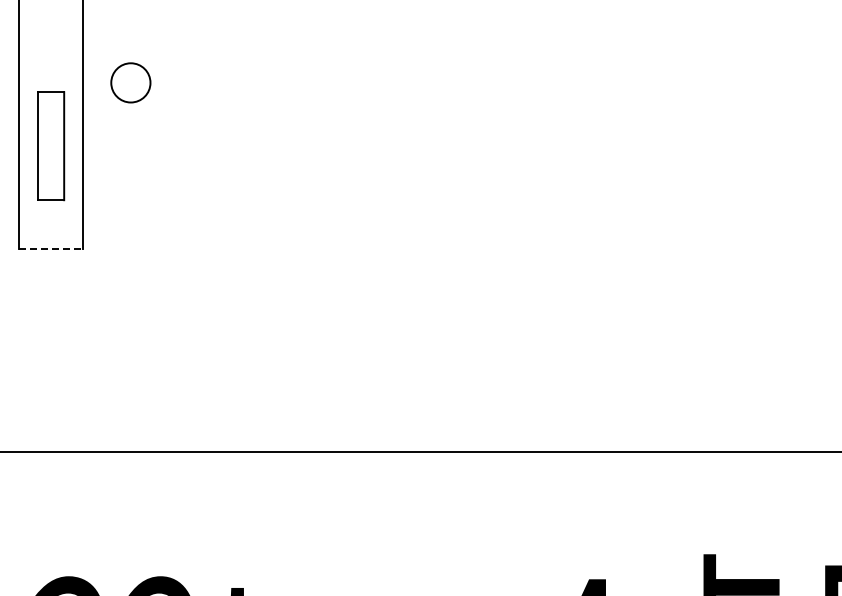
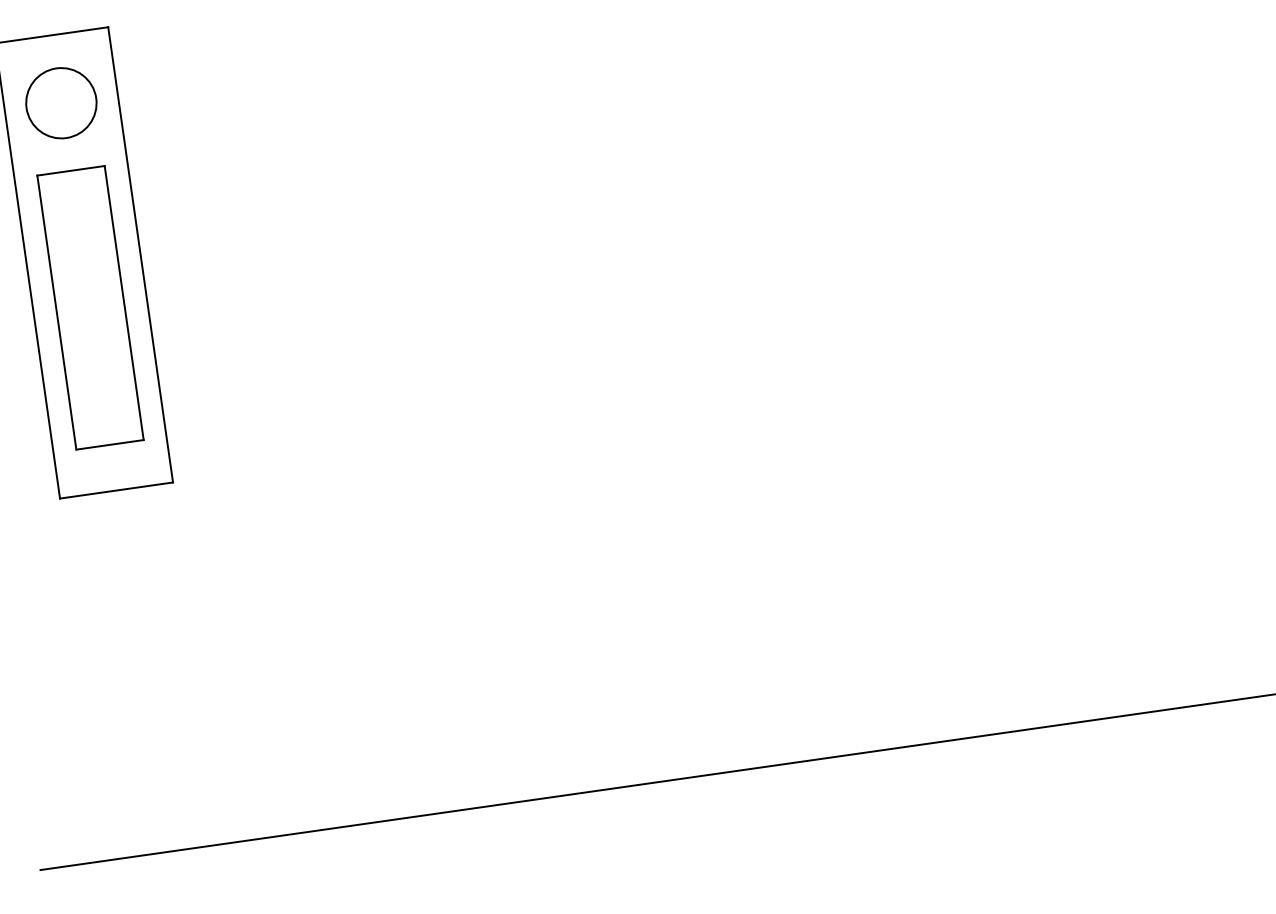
circle: (130, 82) -> (60, 102), moved
part: (50, 146) -> (89, 308), size x1.43
line: (50, 248) -> (115, 489), dashed -> solid

